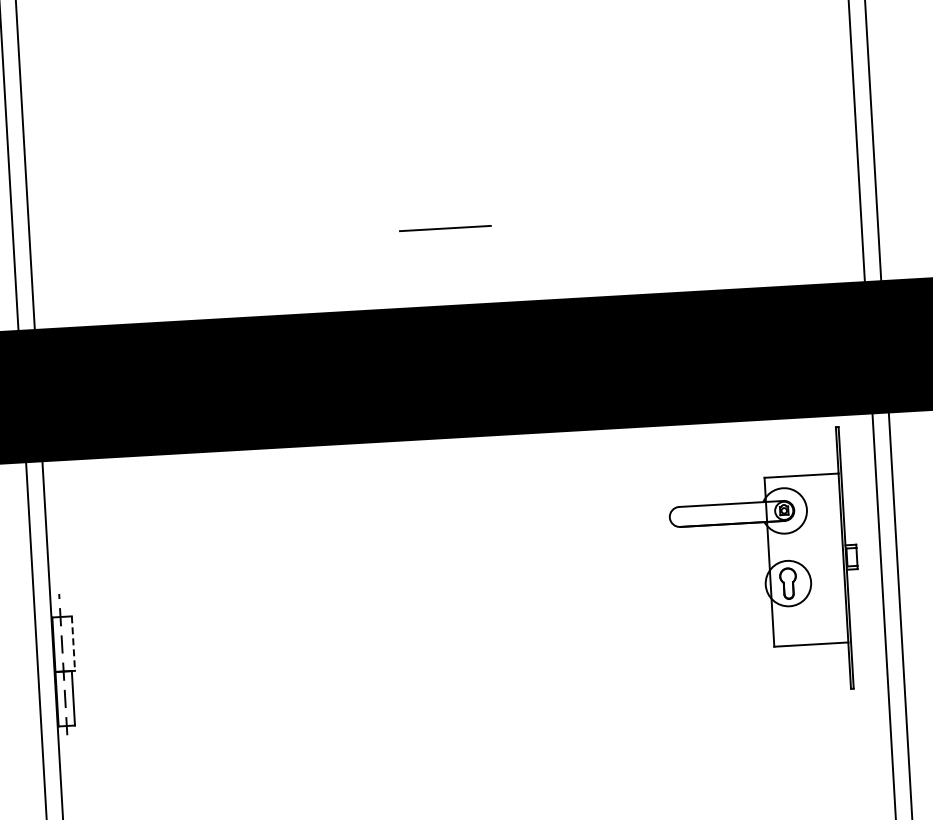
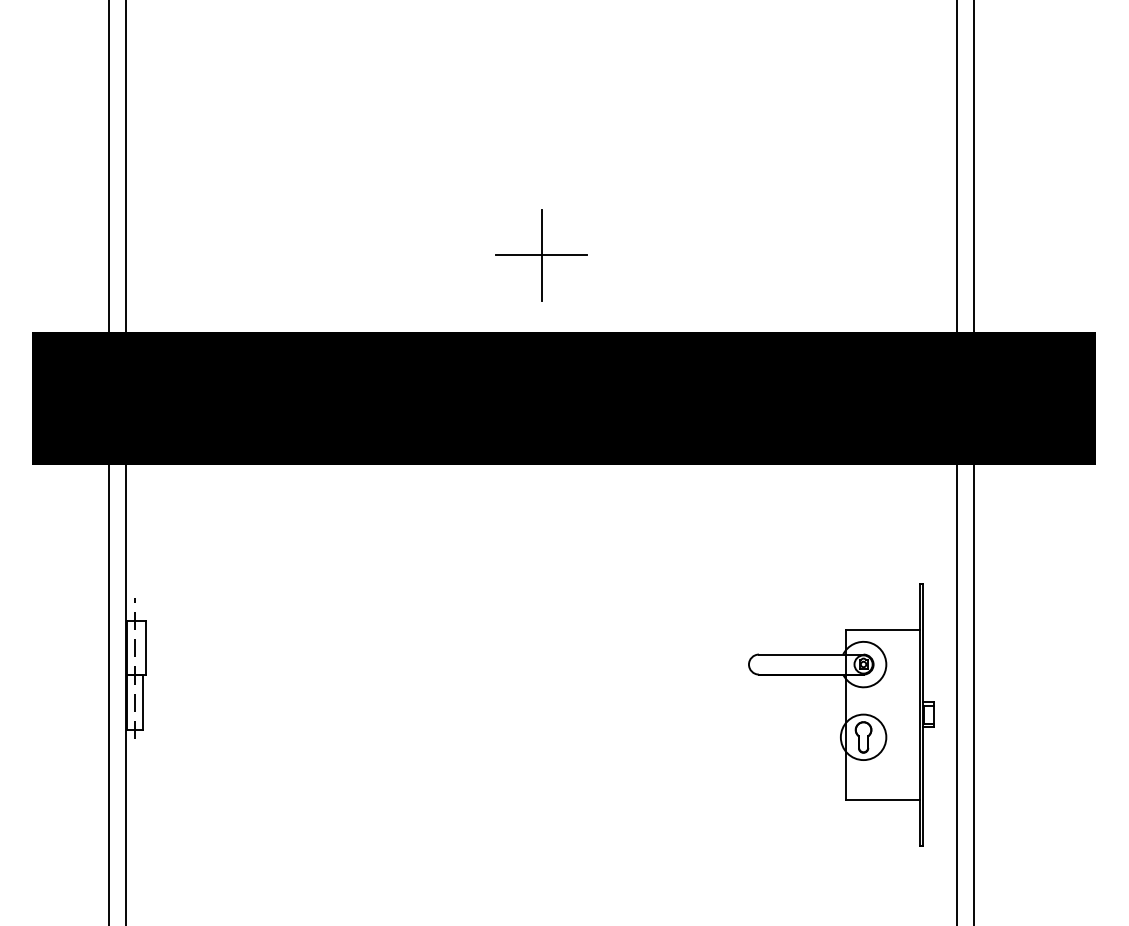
line: (445, 227) -> (541, 254), added
part: (765, 562) -> (841, 714), moved
line: (73, 643) -> (146, 648), dashed -> solid

